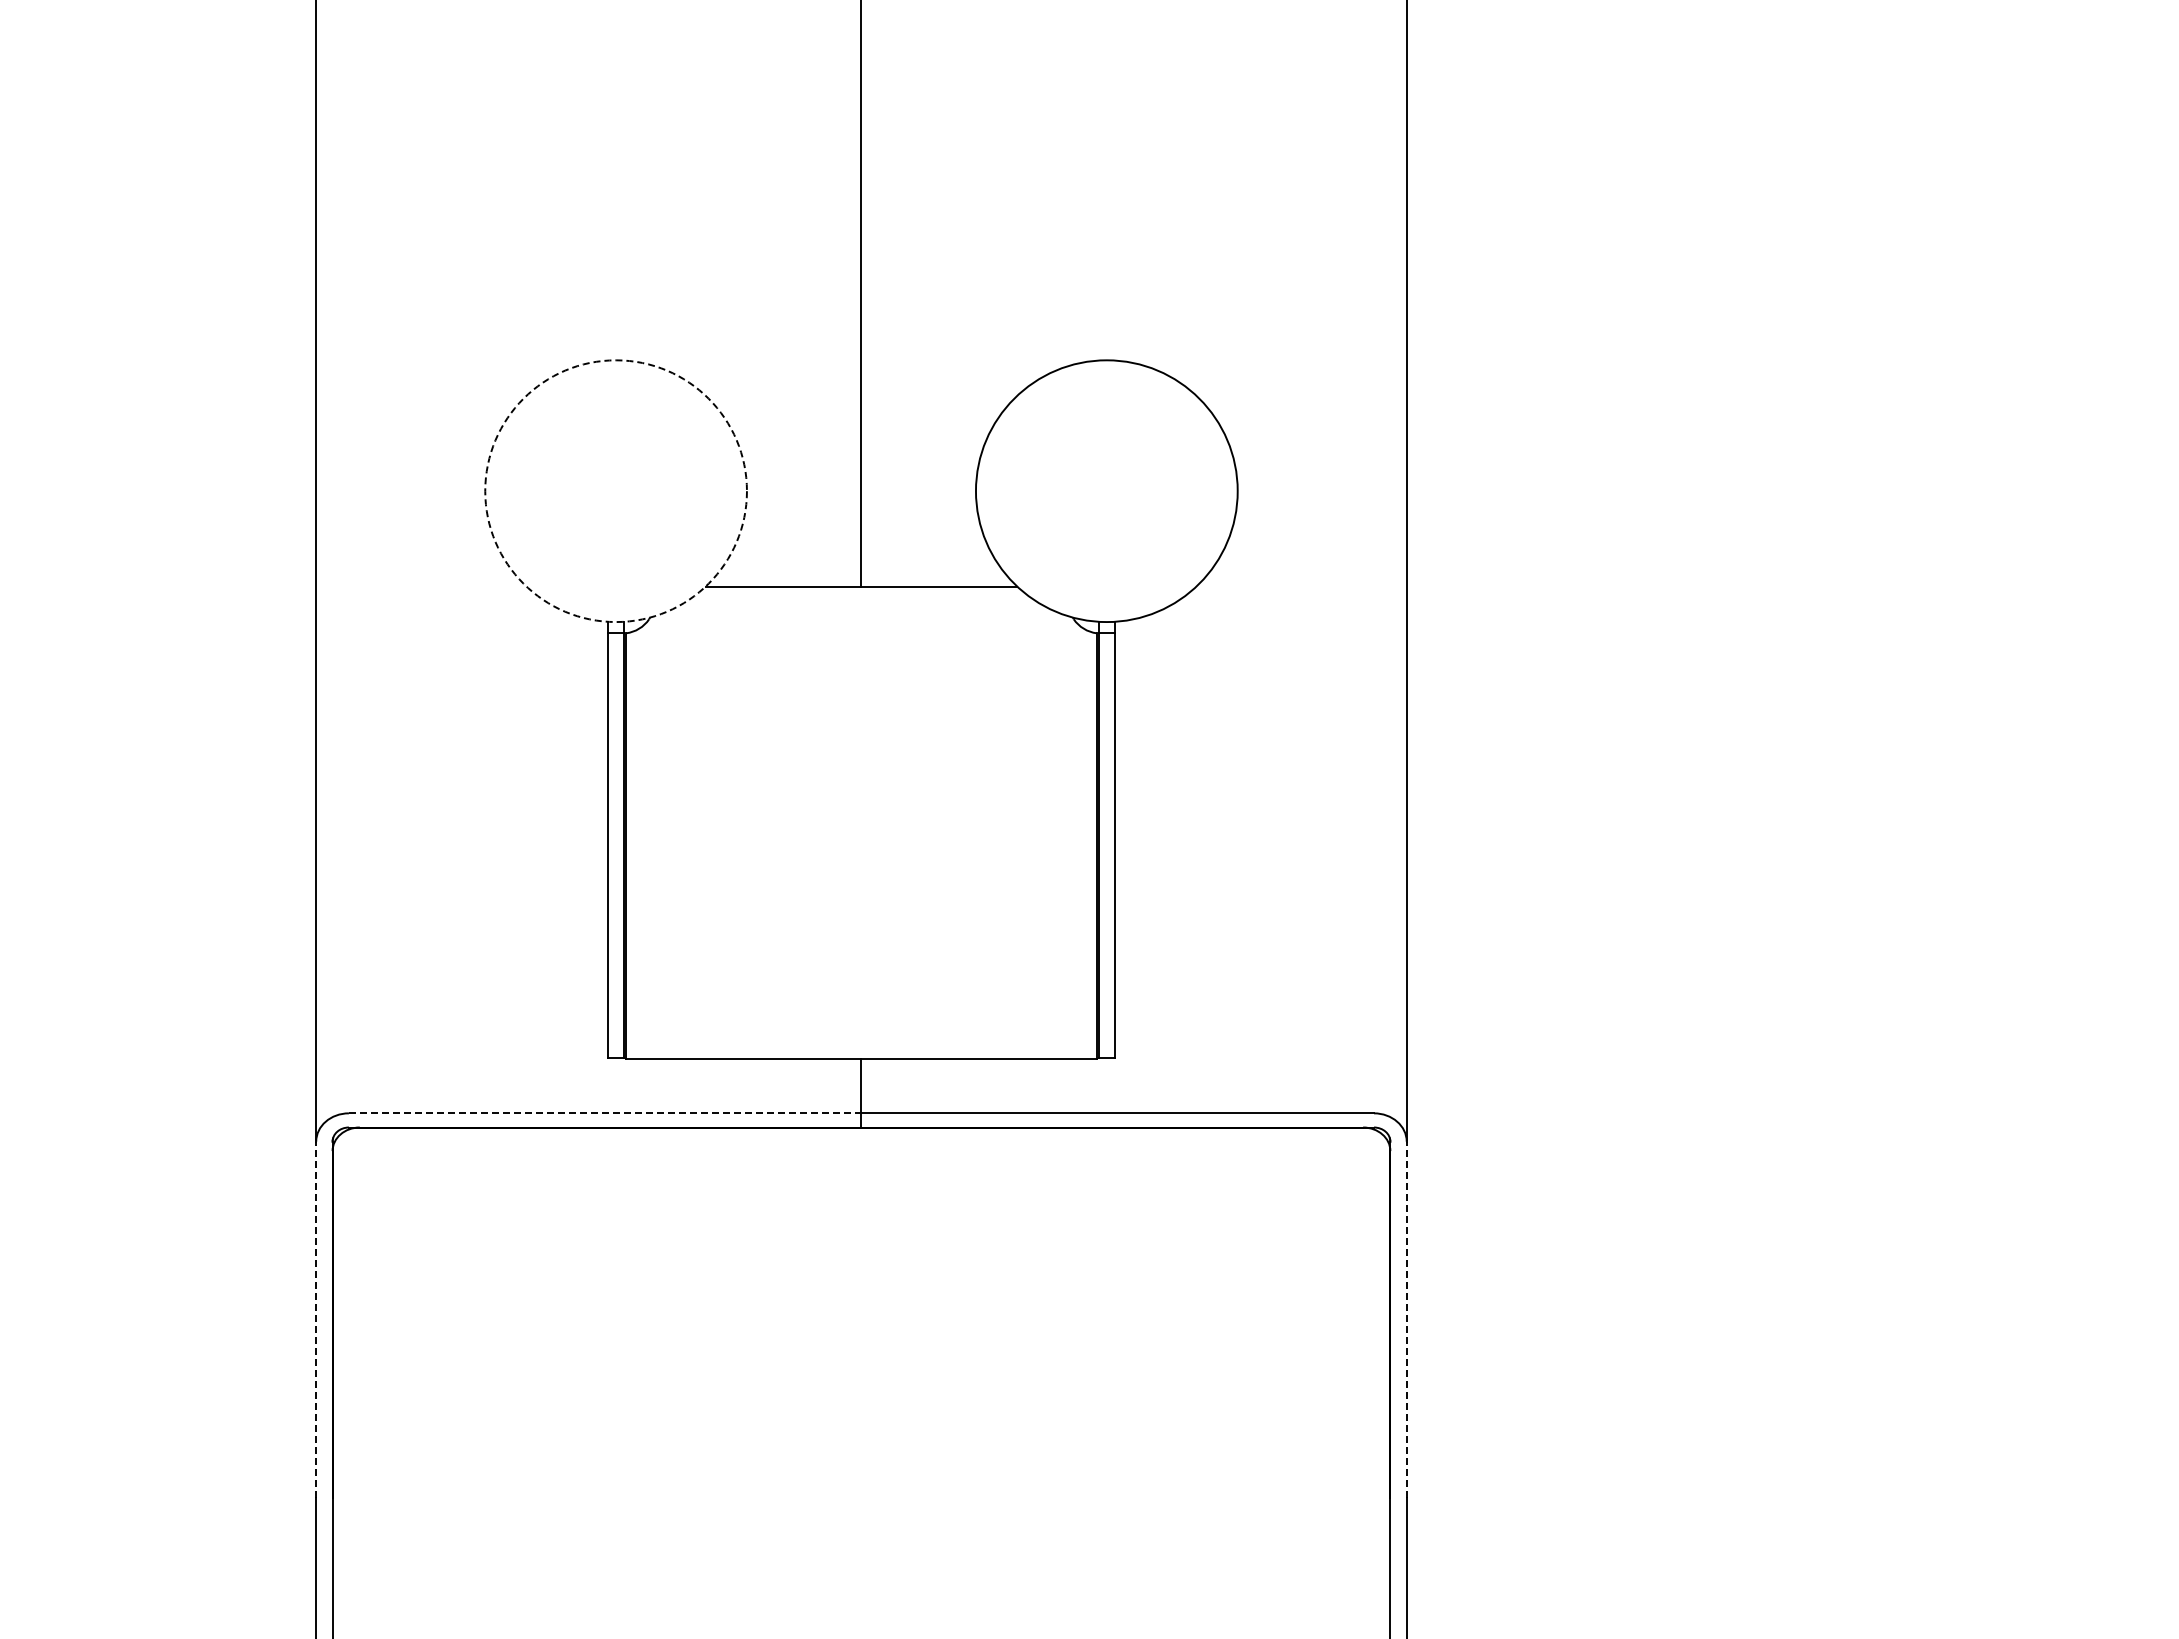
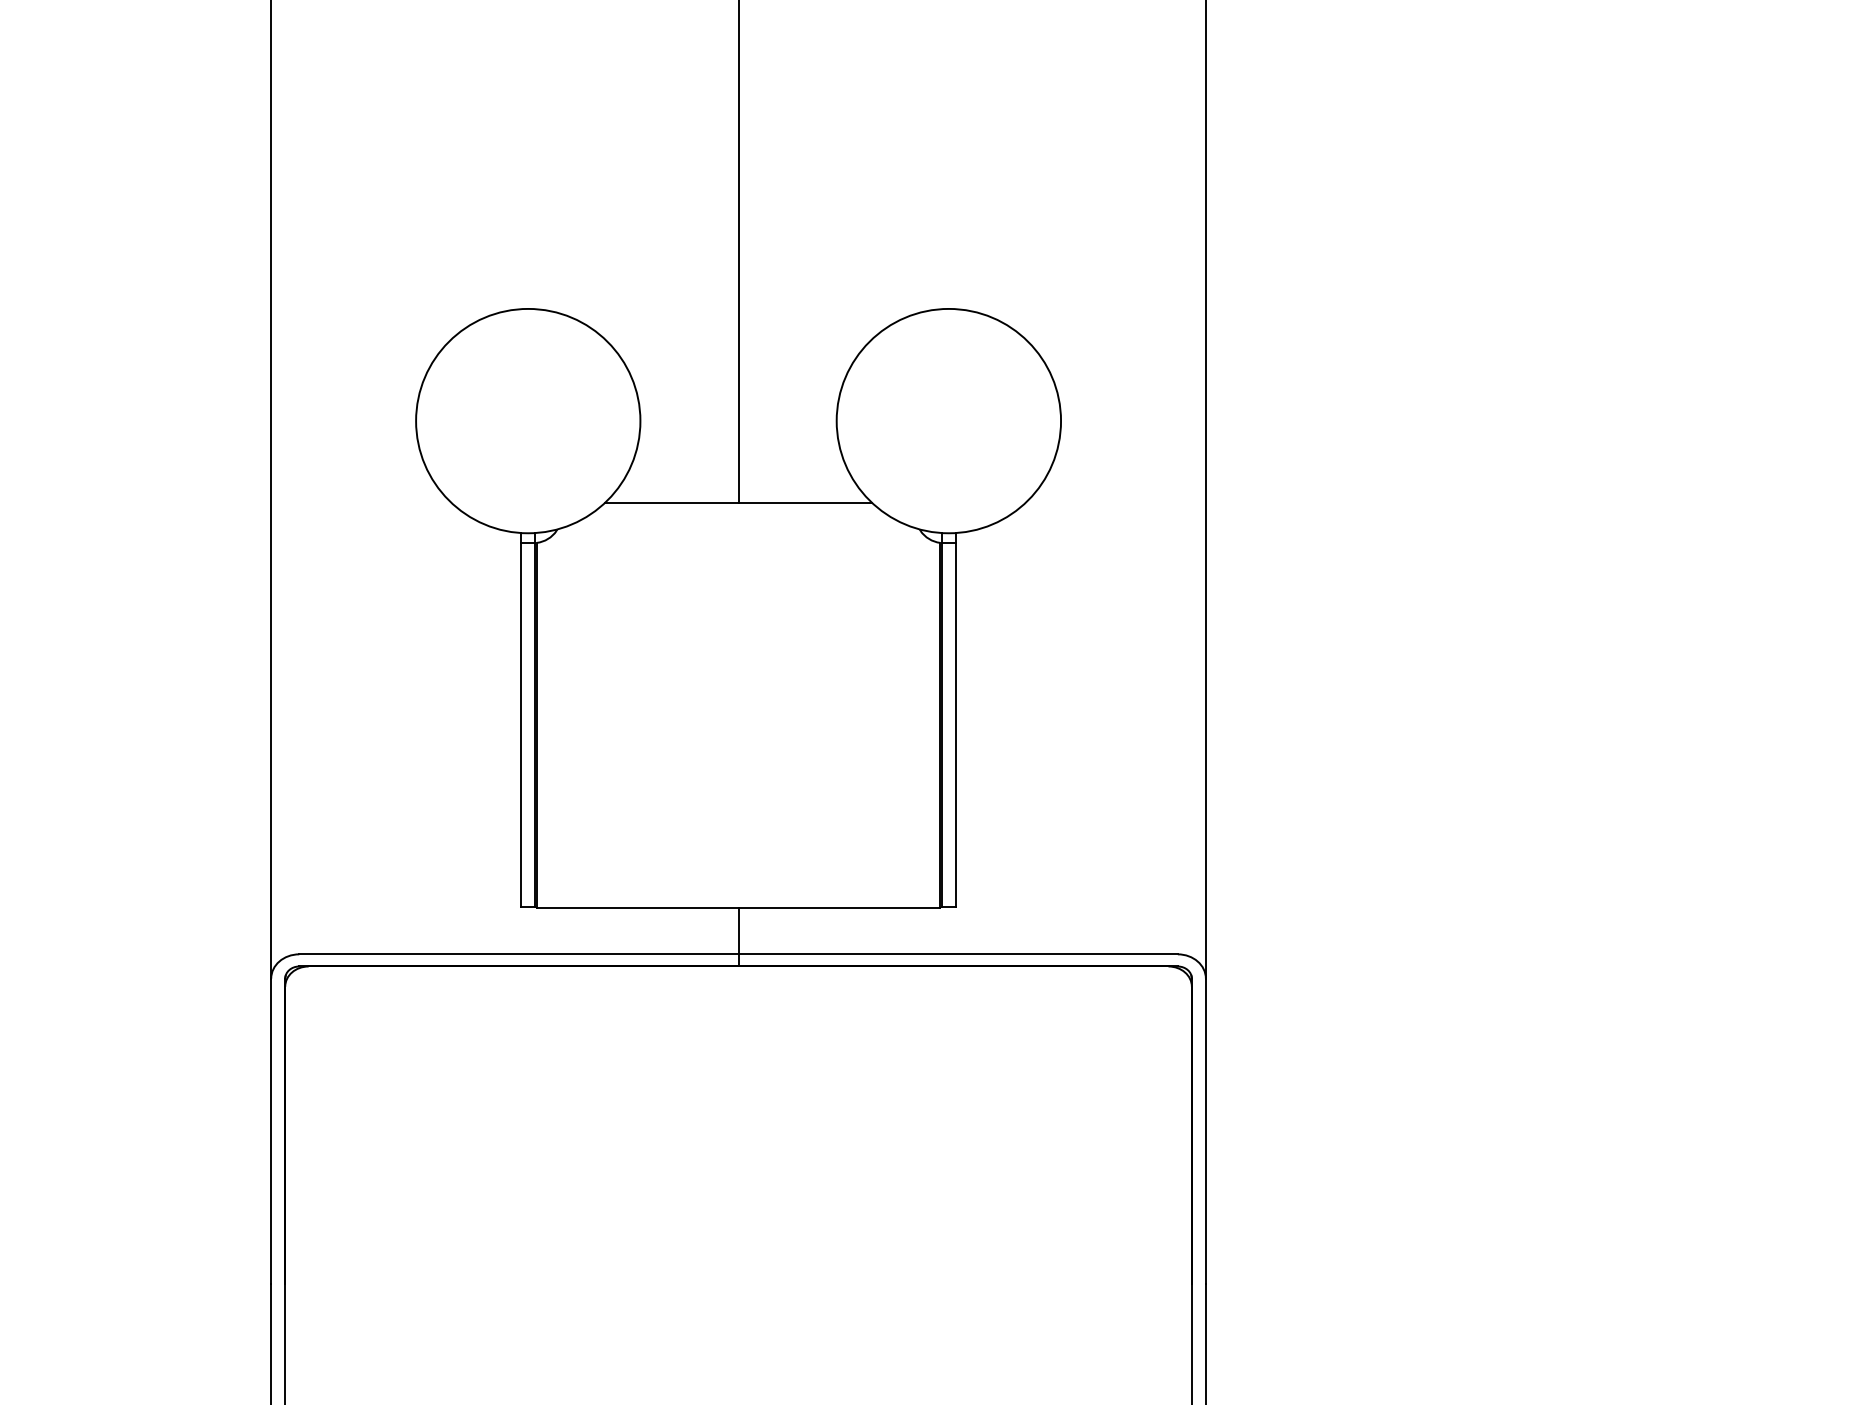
circle: (615, 491) -> (527, 421), dashed -> solid
line: (605, 1113) -> (519, 954), dashed -> solid
line: (316, 1319) -> (271, 1131), dashed -> solid
line: (1406, 1319) -> (1205, 1131), dashed -> solid

